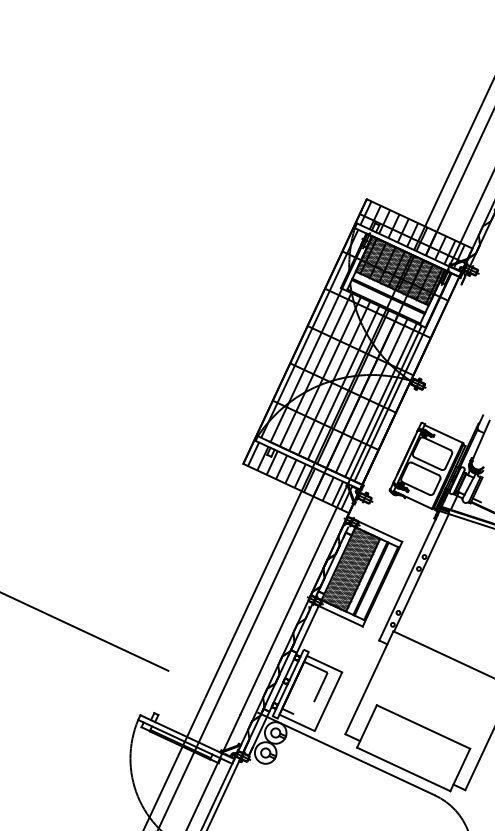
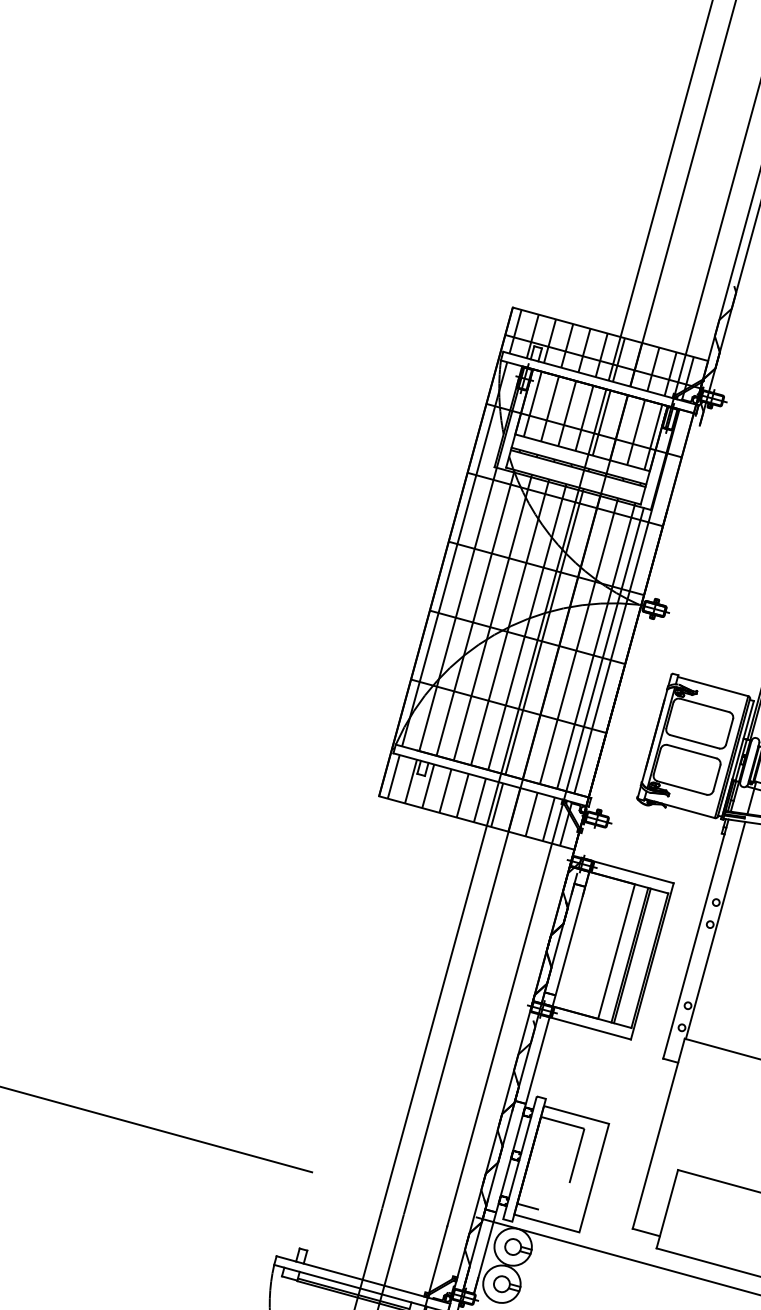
hatch: (400, 270) -> (591, 419), removed
hatch: (350, 569) -> (593, 945), removed

